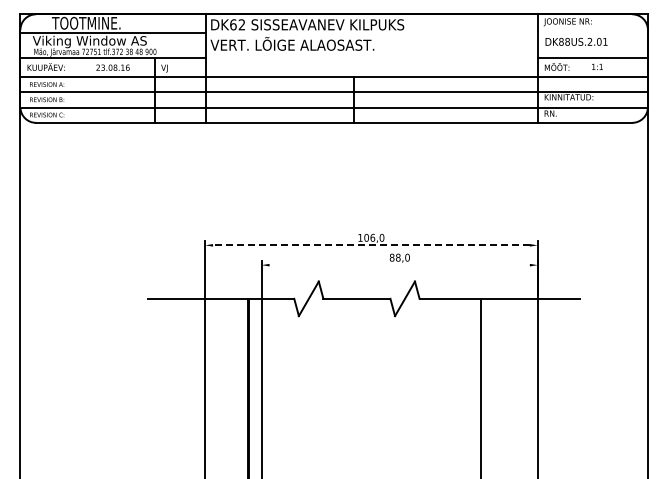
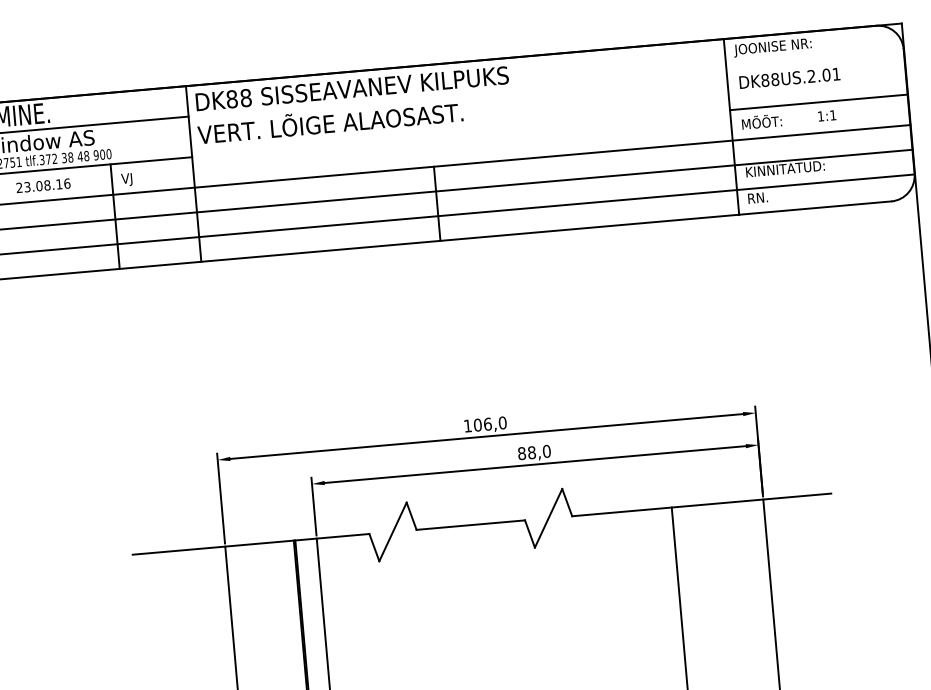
text: (237, 24) -> (238, 98), DK62 -> DK88
line: (370, 245) -> (485, 436), dashed -> solid
line: (399, 265) -> (534, 465), added

